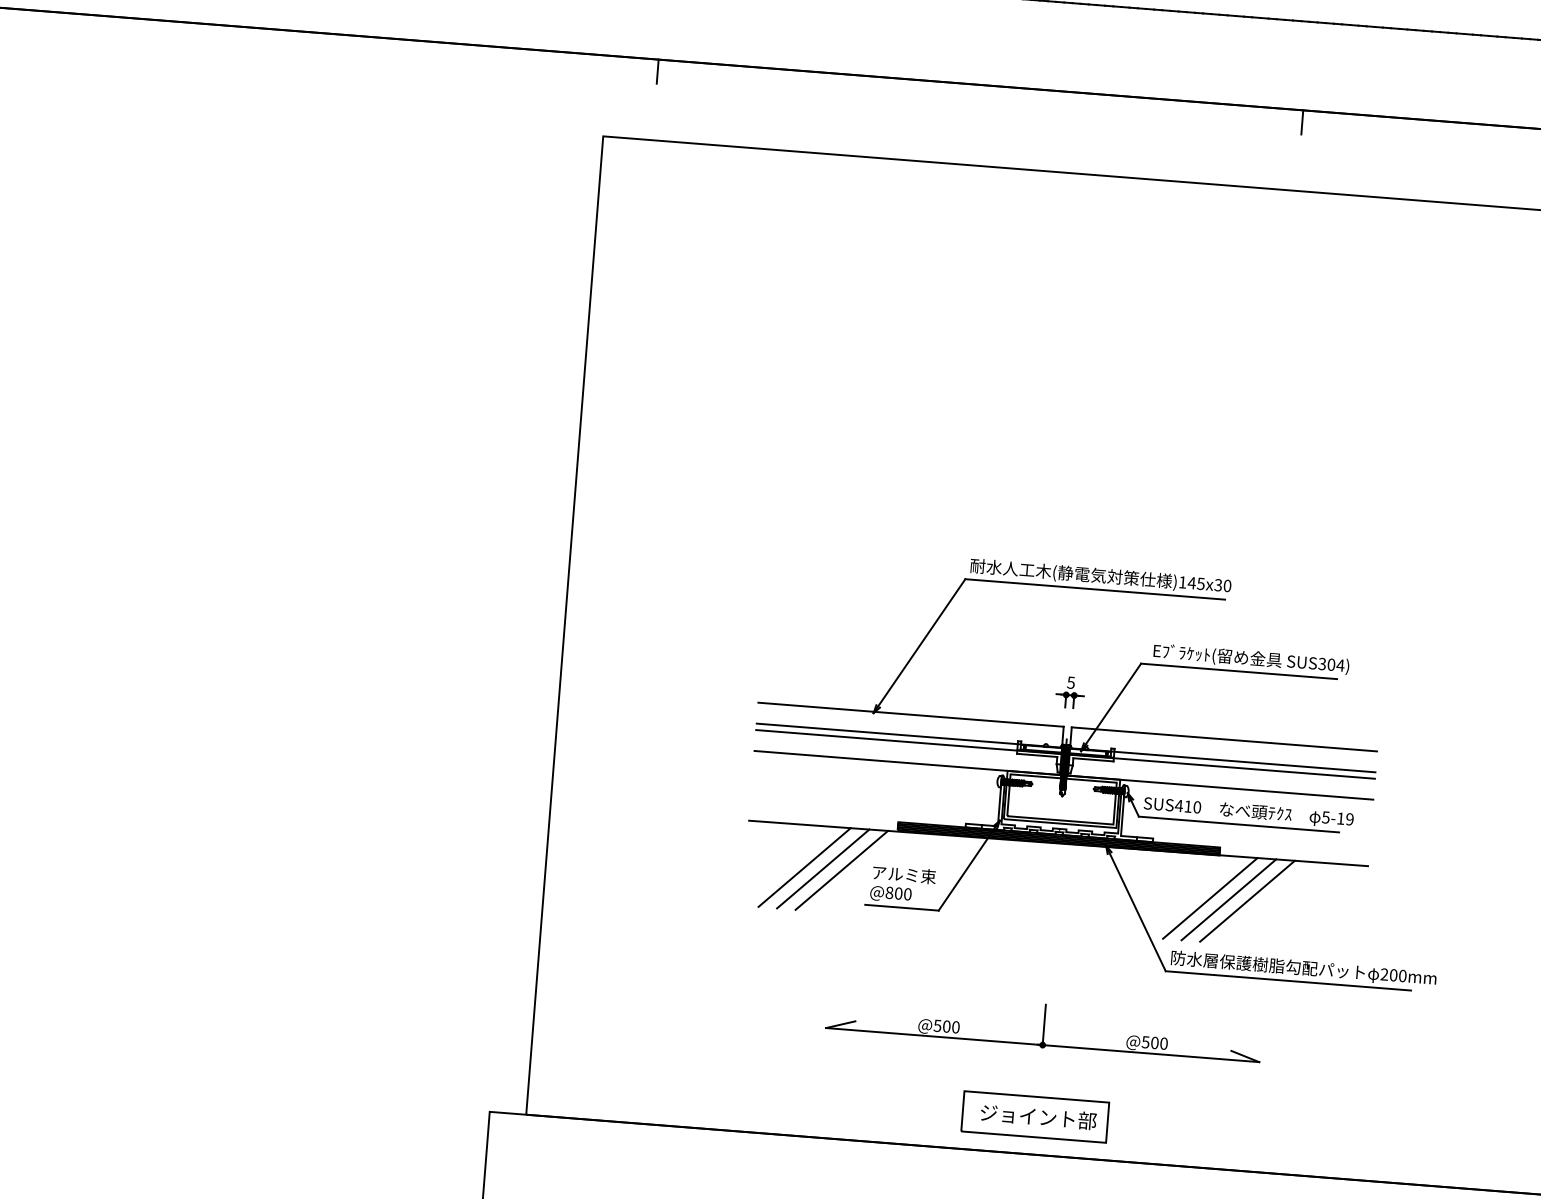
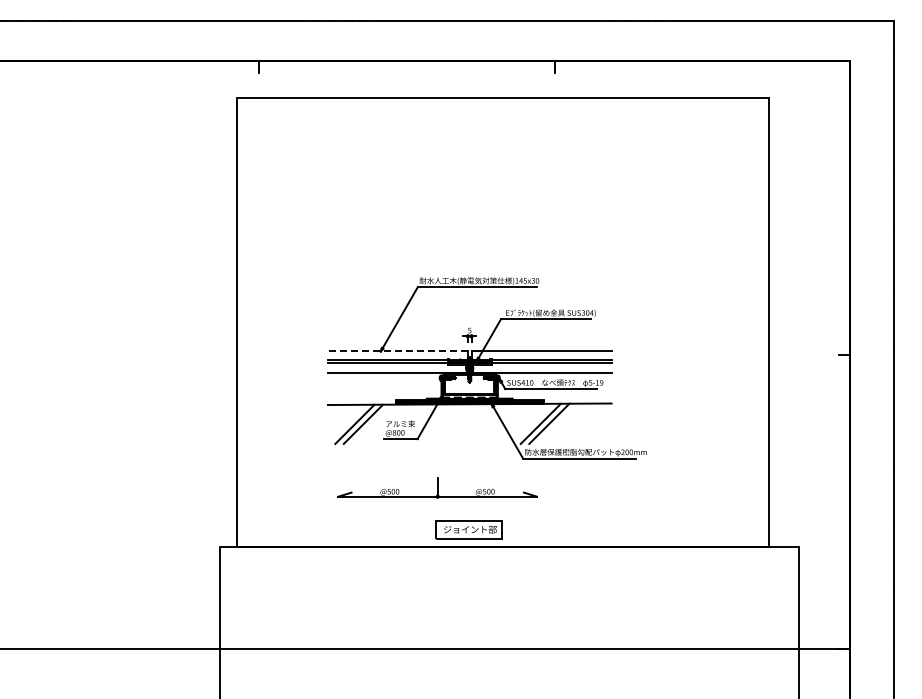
line: (910, 713) -> (397, 350), solid -> dashed
line: (840, 868) -> (371, 423), removed
line: (1246, 900) -> (557, 423), removed
part: (1043, 1024) -> (437, 487), moved

